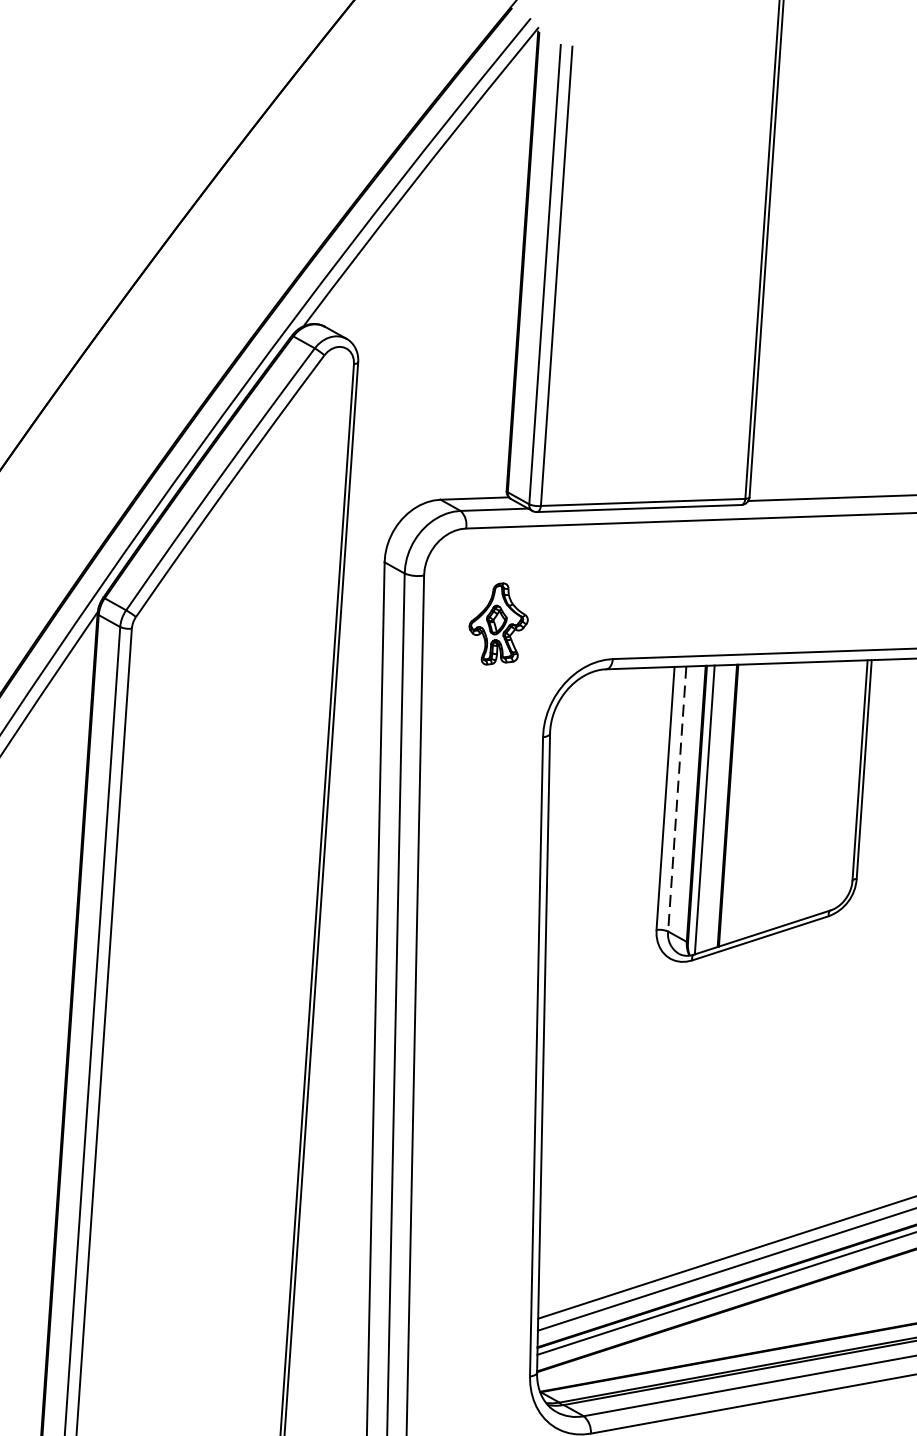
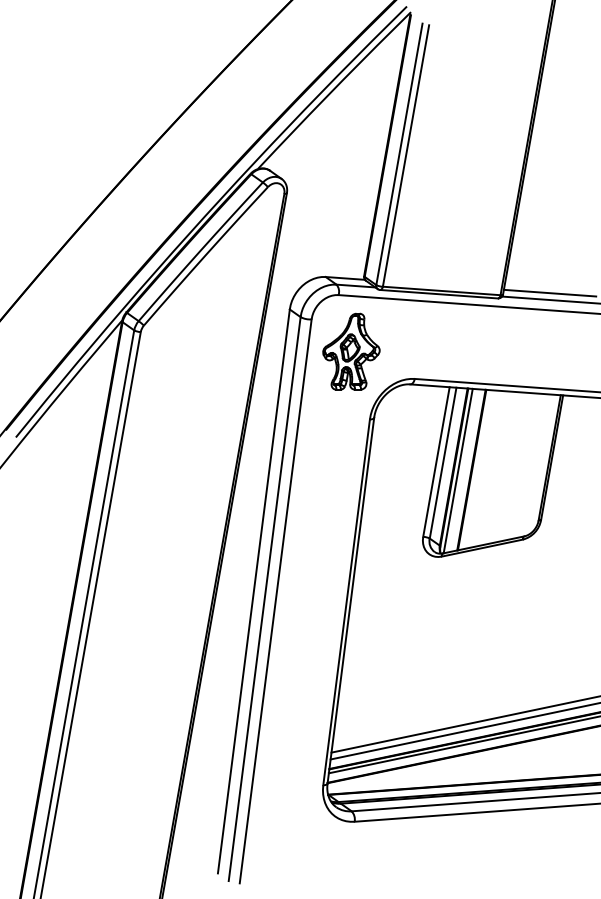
line: (829, 485) -> (549, 292), added
part: (498, 623) -> (351, 351), size x1.67
line: (677, 799) -> (443, 463), dashed -> solid

